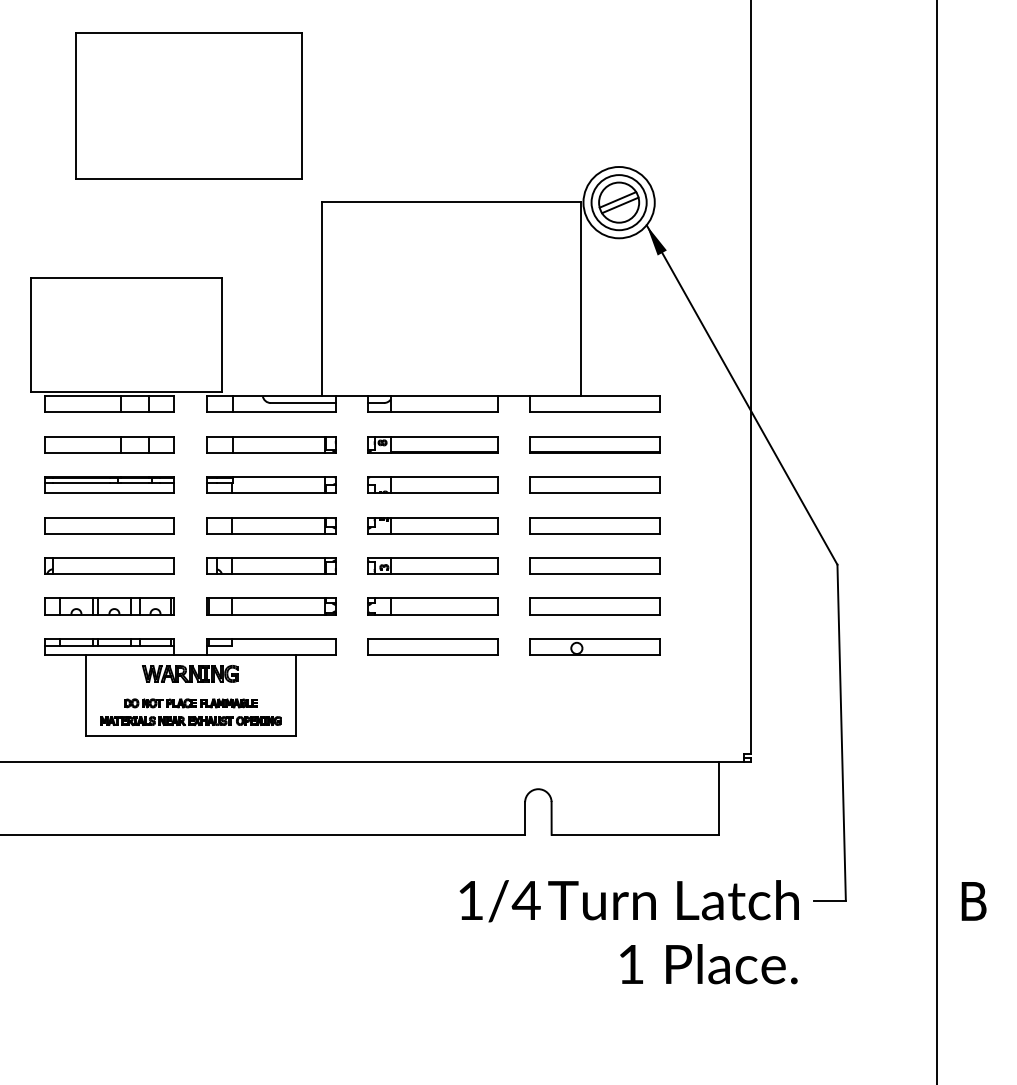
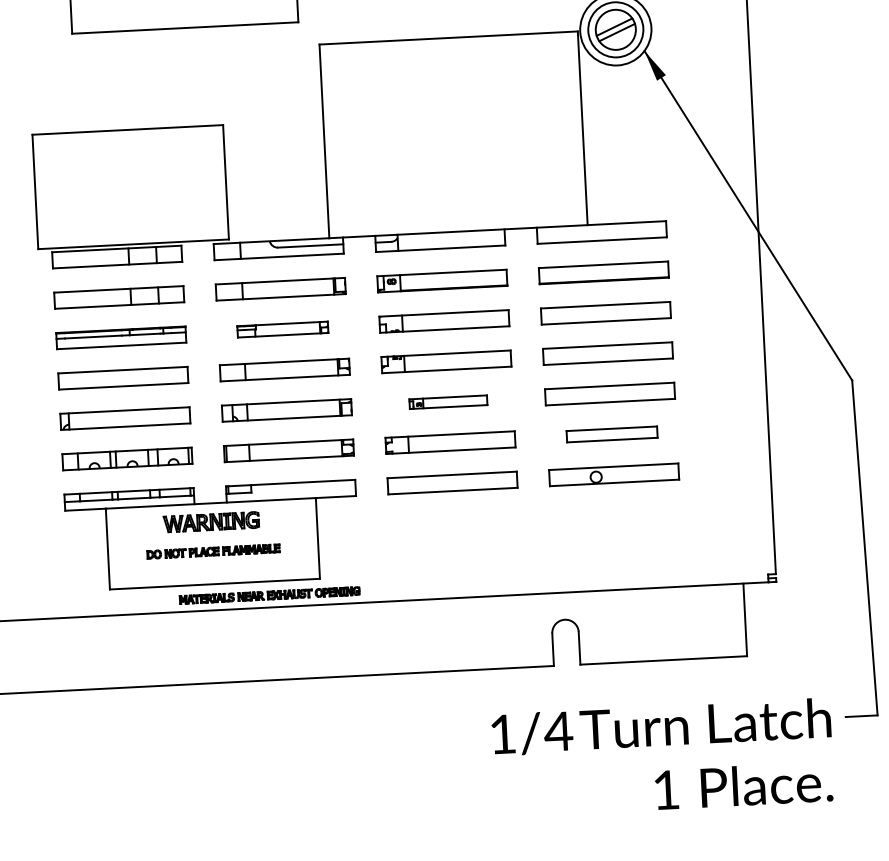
part: (271, 484) -> (282, 328), size x0.7
part: (432, 565) -> (447, 401), size x0.6
part: (594, 606) -> (611, 434), size x0.7
part: (190, 720) -> (269, 594), moved

